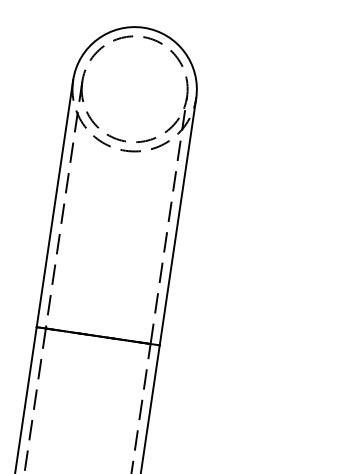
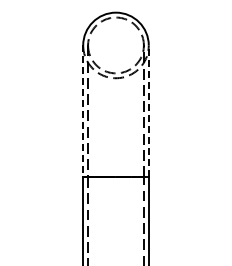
line: (55, 204) -> (83, 111), solid -> dashed
line: (177, 222) -> (148, 111), solid -> dashed

